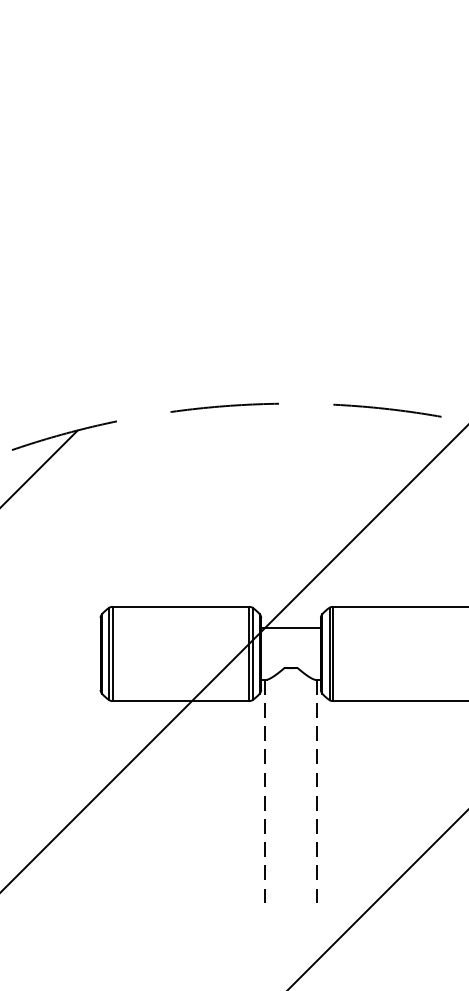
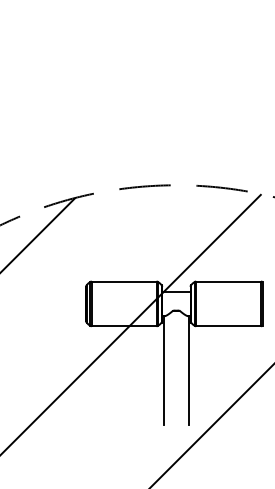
line: (265, 794) -> (164, 370), dashed -> solid
line: (316, 794) -> (188, 370), dashed -> solid

